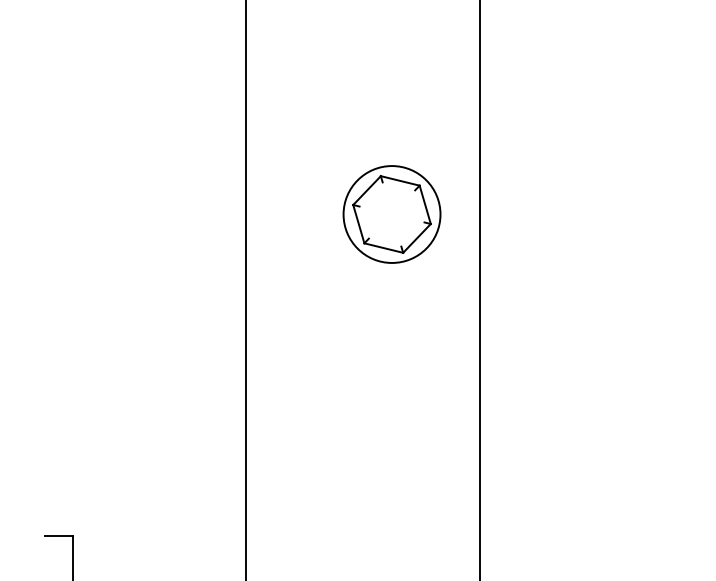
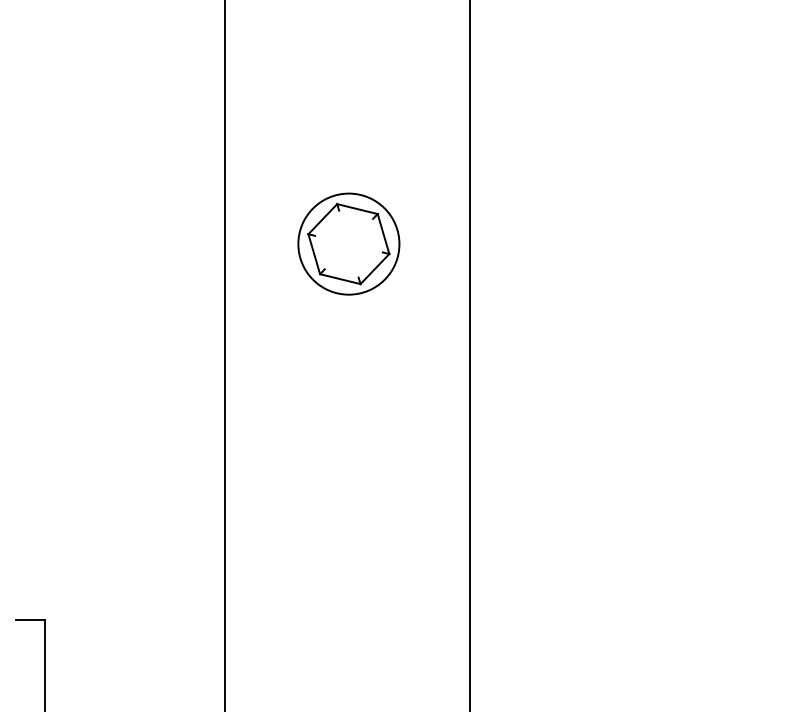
part: (391, 213) -> (348, 243), moved

